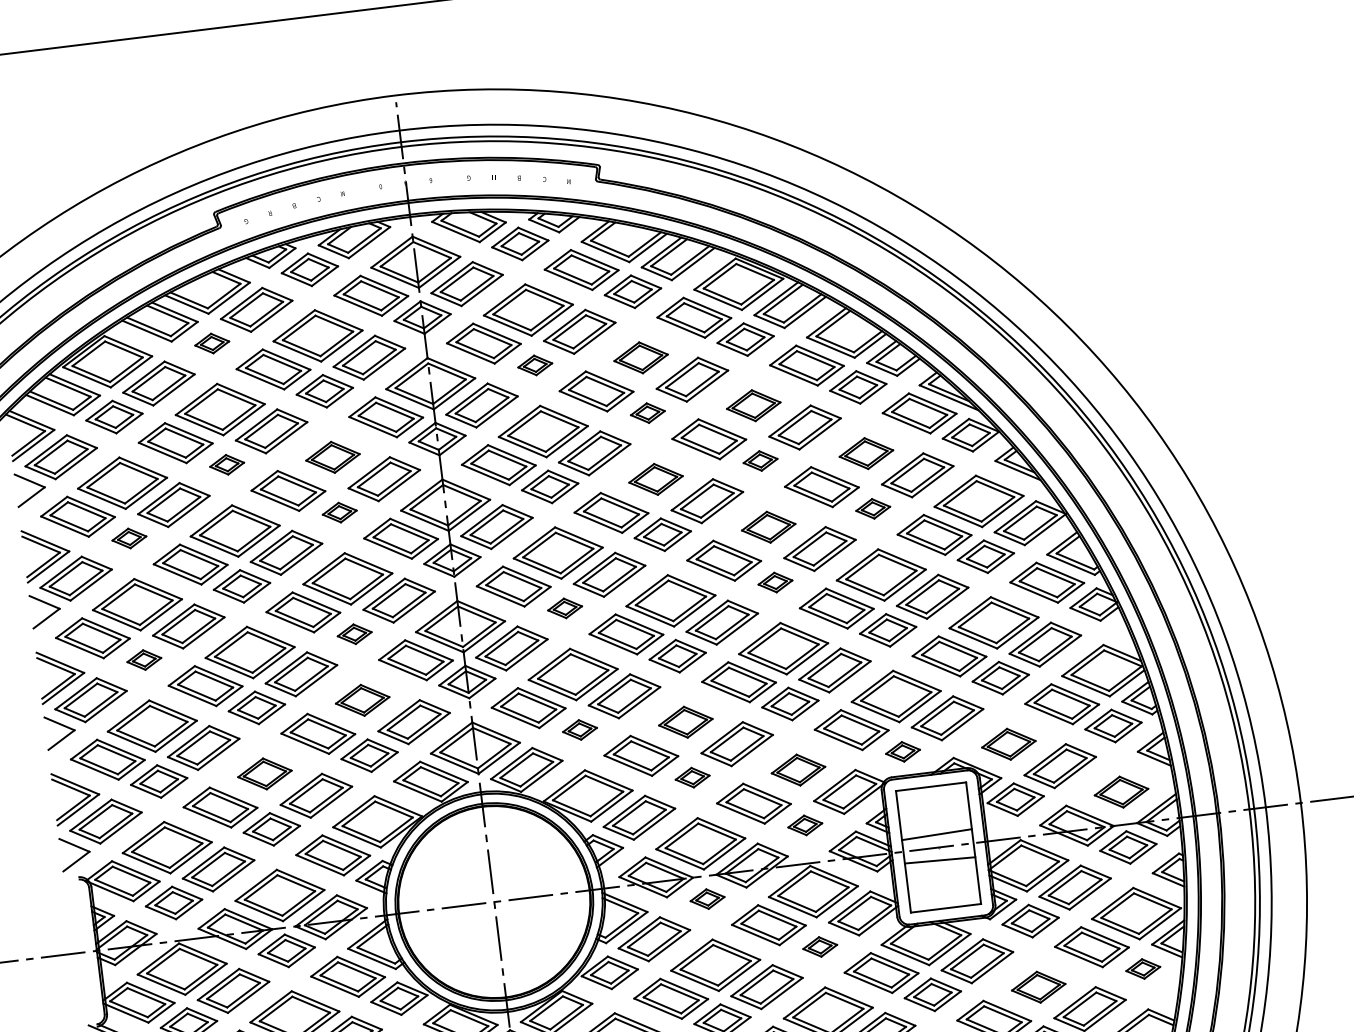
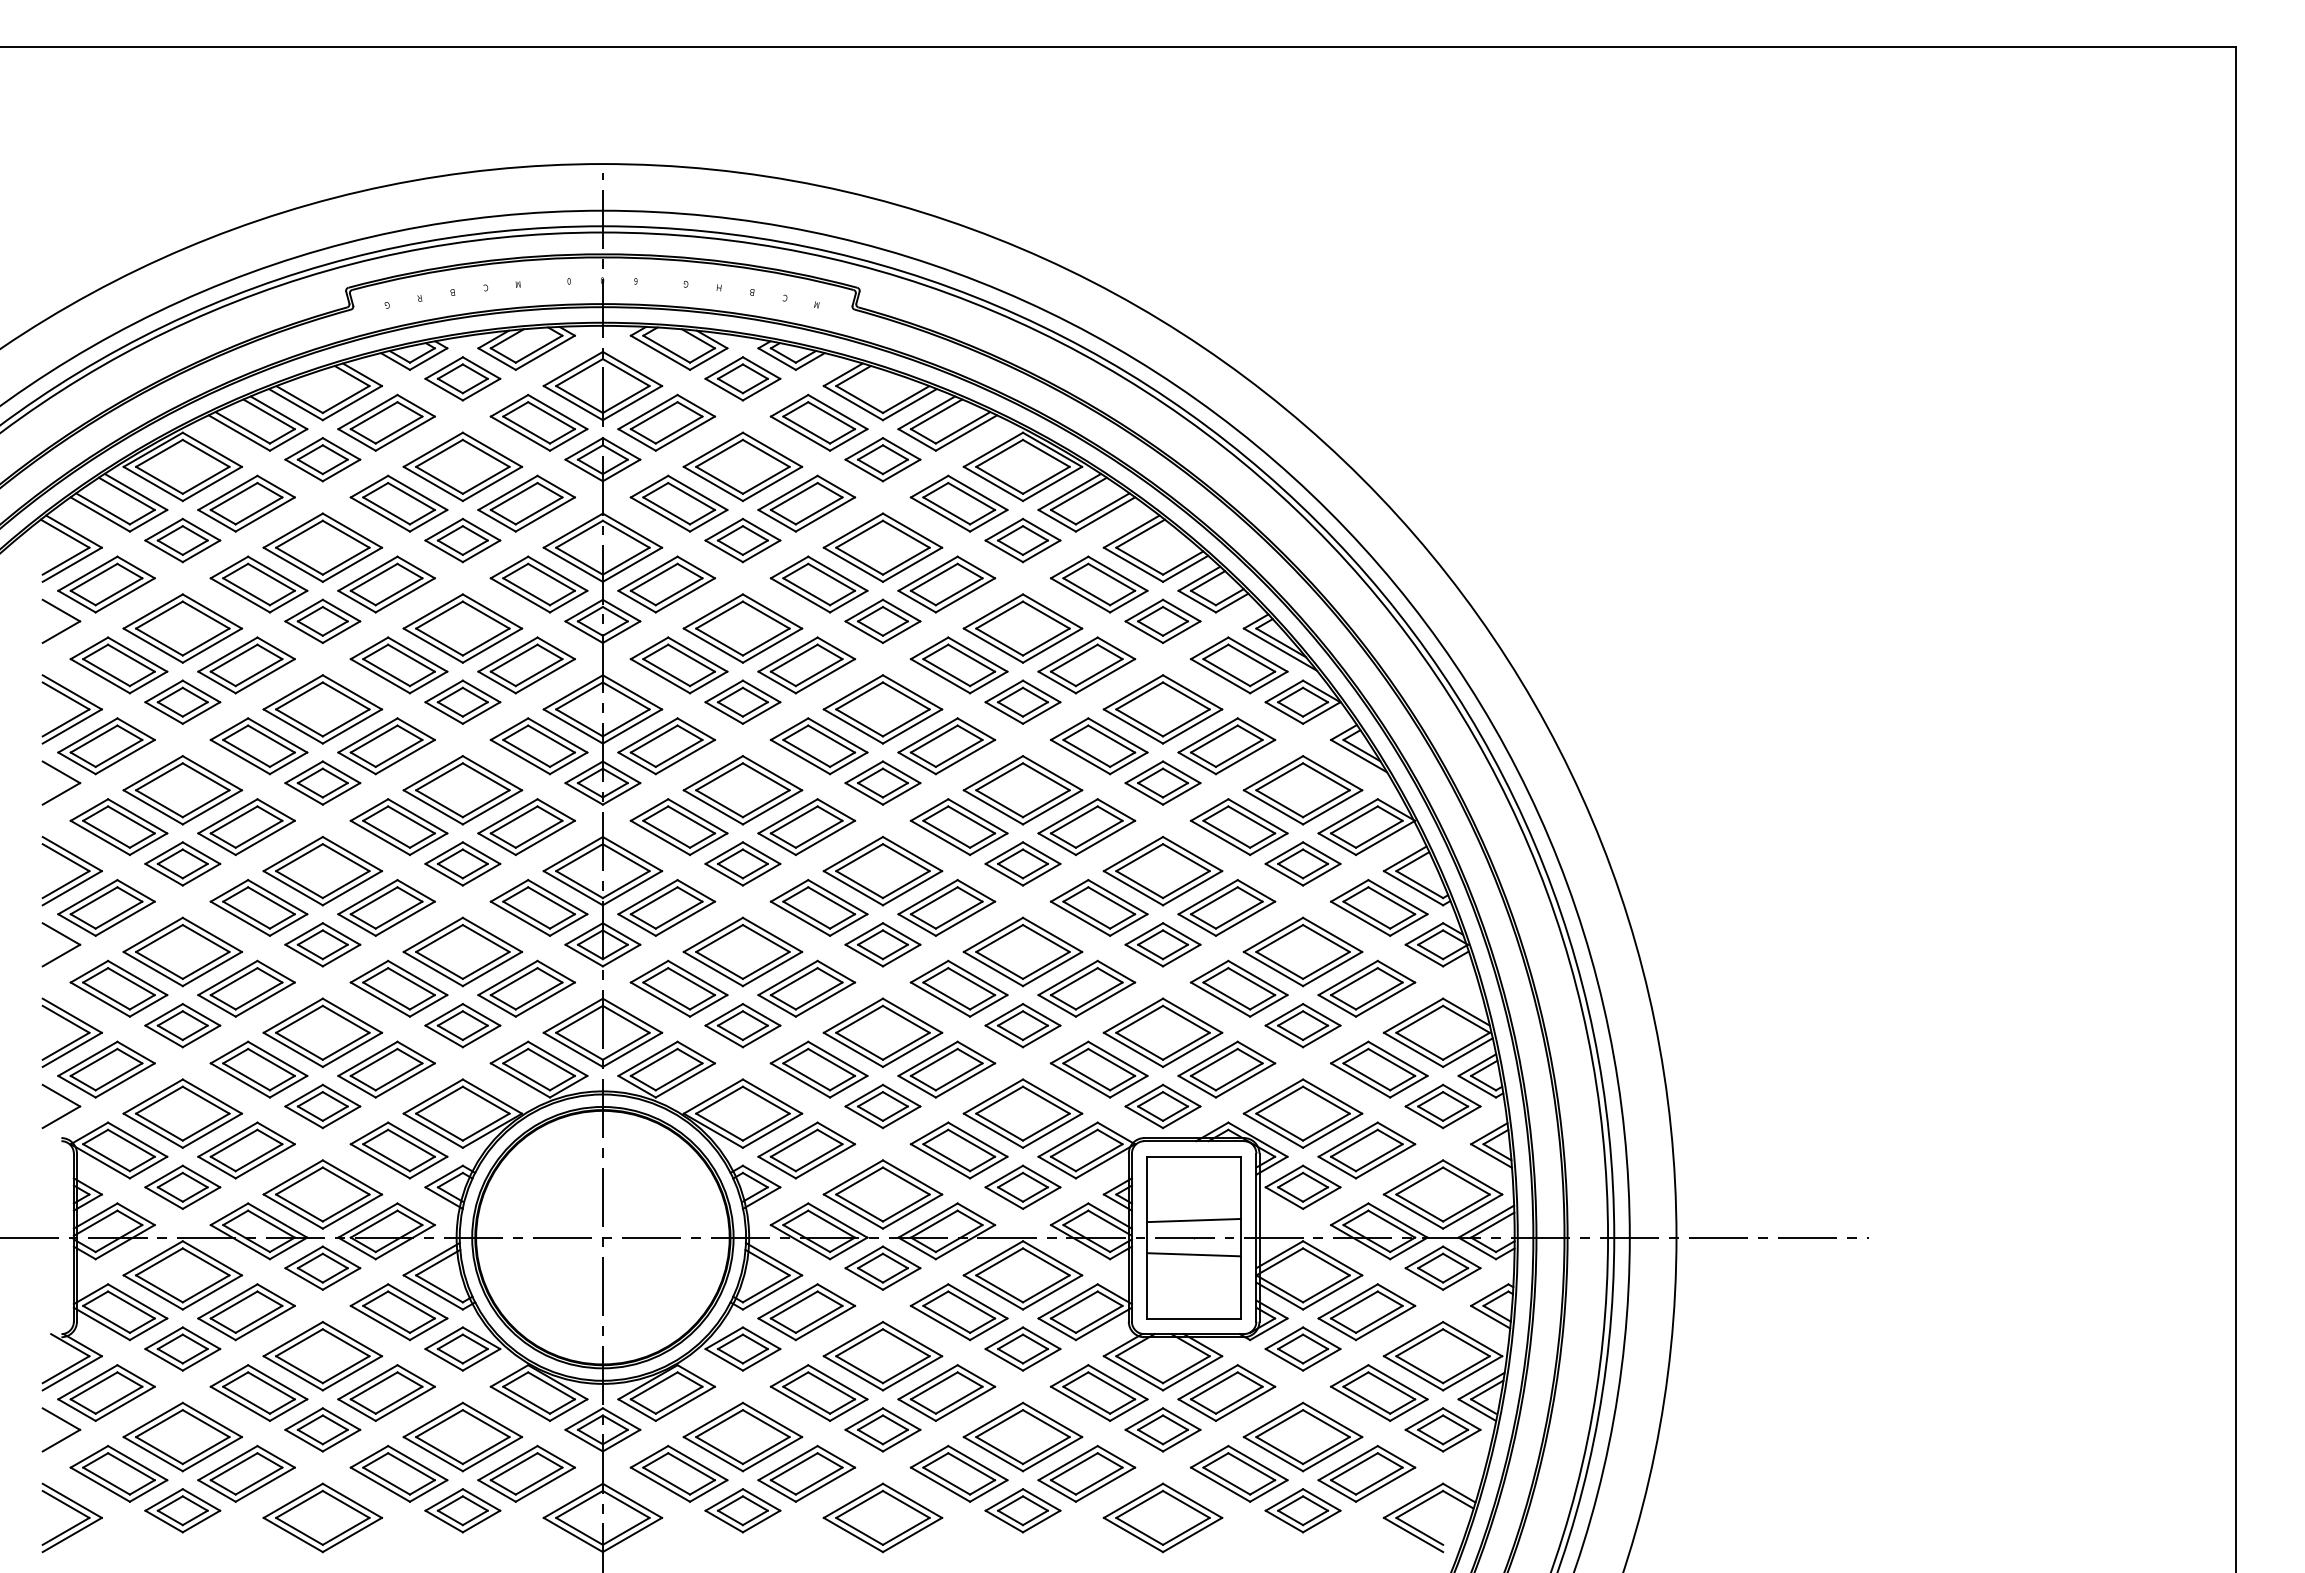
part: (211, 343) -> (322, 459), size x1.67
part: (640, 357) -> (882, 547), size x1.67
part: (534, 365) -> (742, 540), size x1.67
part: (753, 405) -> (1022, 628), size x1.67
part: (647, 412) -> (882, 620), size x1.67
part: (866, 453) -> (1162, 709), size x1.67
part: (332, 457) -> (462, 628), size x1.67
part: (760, 460) -> (1022, 701), size x1.67
part: (226, 464) -> (322, 620), size x1.67
part: (655, 479) -> (882, 709), size x1.67
part: (872, 508) -> (1162, 782), size x1.67
part: (339, 512) -> (462, 701), size x1.67
part: (768, 527) -> (1022, 790), size x1.67
part: (129, 538) -> (182, 701), size x1.67
part: (775, 582) -> (1022, 863), size x1.67
part: (564, 608) -> (742, 863), size x1.67
part: (354, 633) -> (462, 863), size x1.67
part: (144, 659) -> (182, 863), size x1.67
part: (362, 700) -> (462, 951), size x1.67
part: (685, 722) -> (882, 1032), size x1.67
part: (579, 729) -> (742, 1025), size x1.67
part: (1008, 744) -> (1302, 1113), size x1.67
part: (902, 751) -> (1162, 1106), size x1.67
part: (798, 770) -> (1022, 1113), size x1.67
part: (264, 773) -> (322, 1032), size x1.67
part: (692, 777) -> (882, 1106), size x1.67
part: (1121, 792) -> (1442, 1194), size x1.67
part: (804, 824) -> (1022, 1186), size x1.67
part: (707, 898) -> (882, 1267), size x1.67
part: (819, 946) -> (1022, 1348), size x1.67
part: (1142, 968) -> (1442, 1429), size x1.67
part: (1038, 986) -> (1302, 1436), size x1.67

